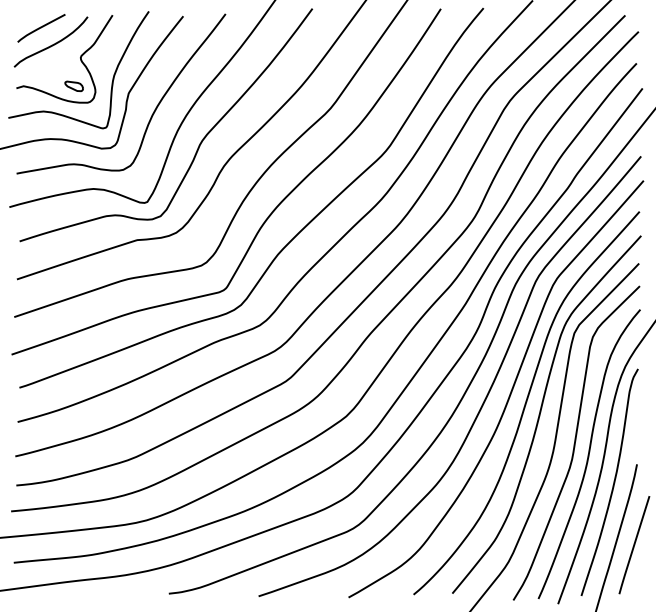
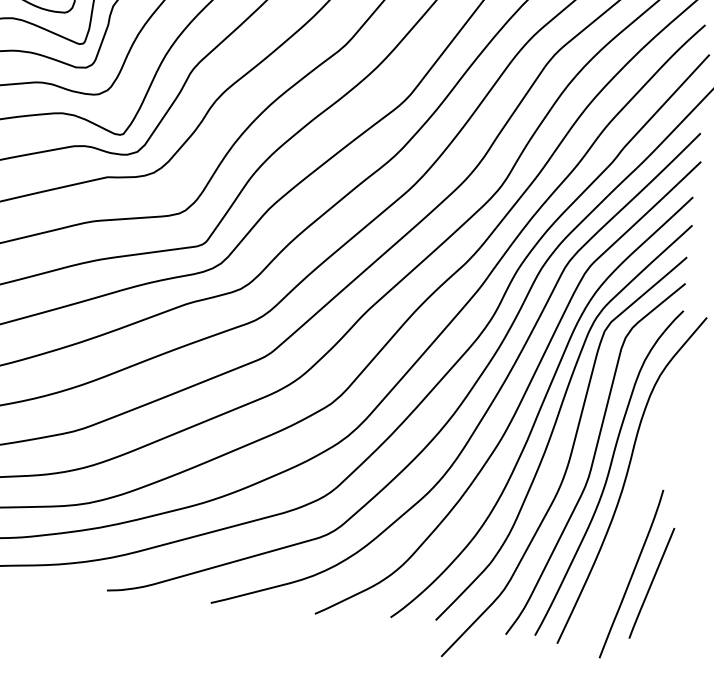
curve: (613, 481) -> (634, 507), removed

